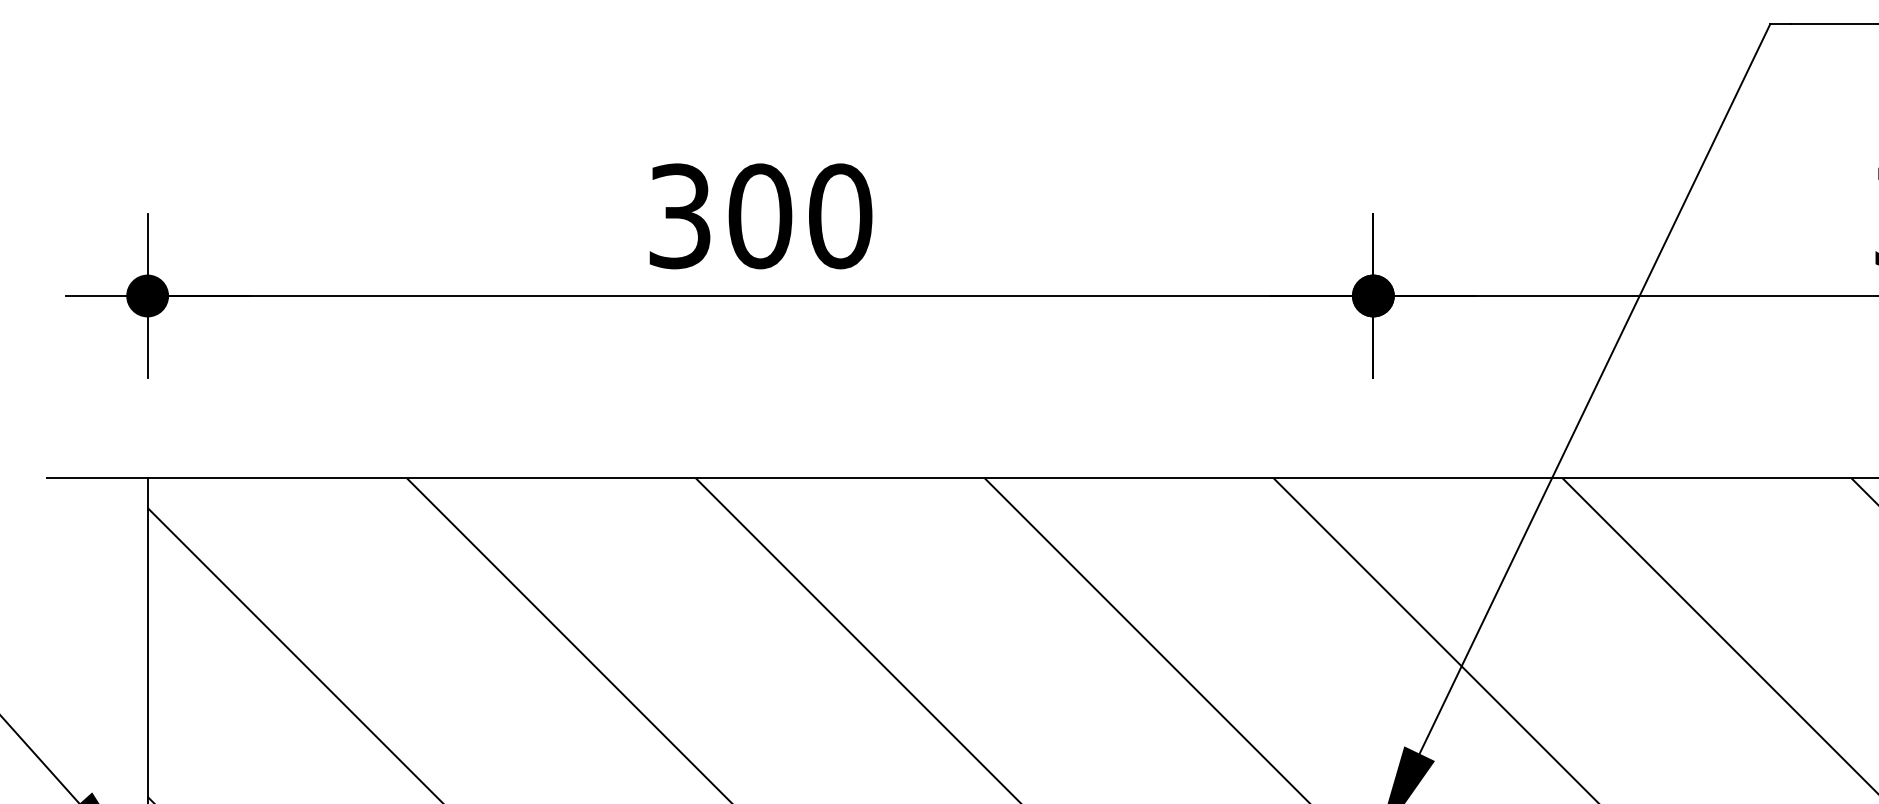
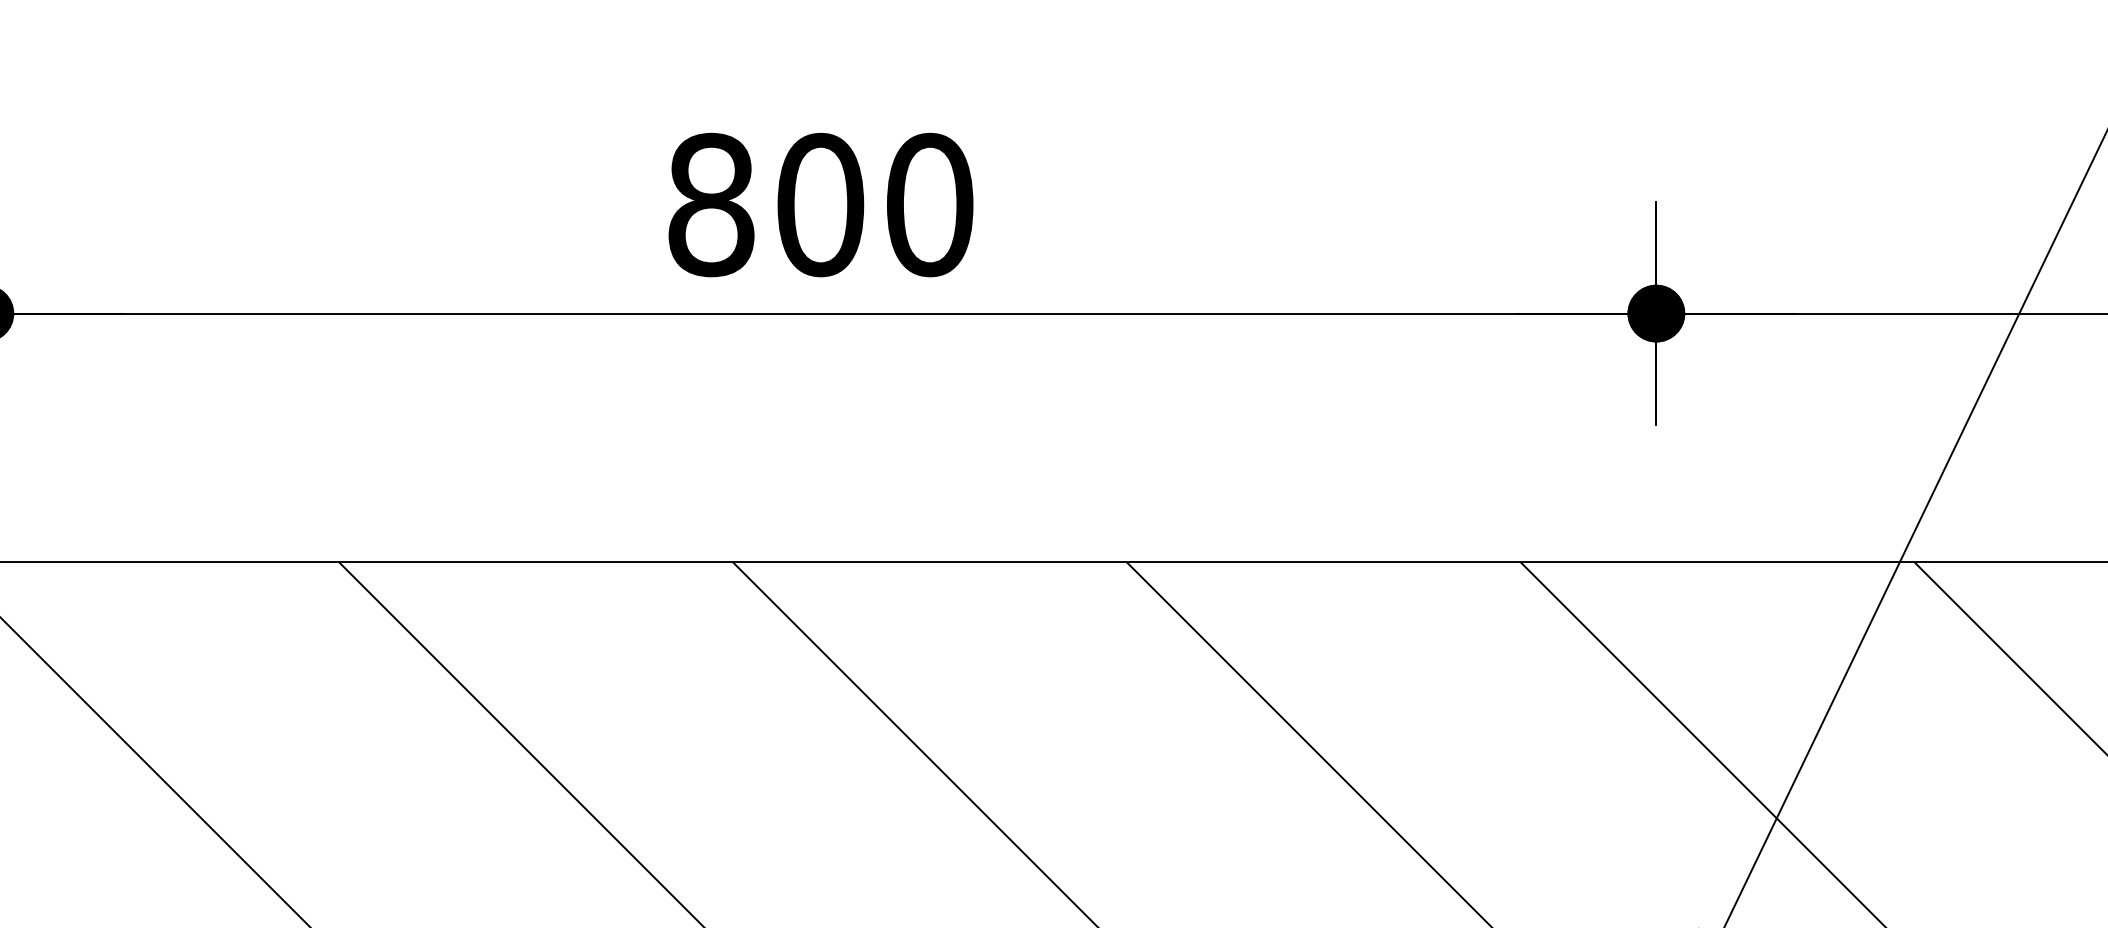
text: (679, 216) -> (710, 205), 300 -> 800

